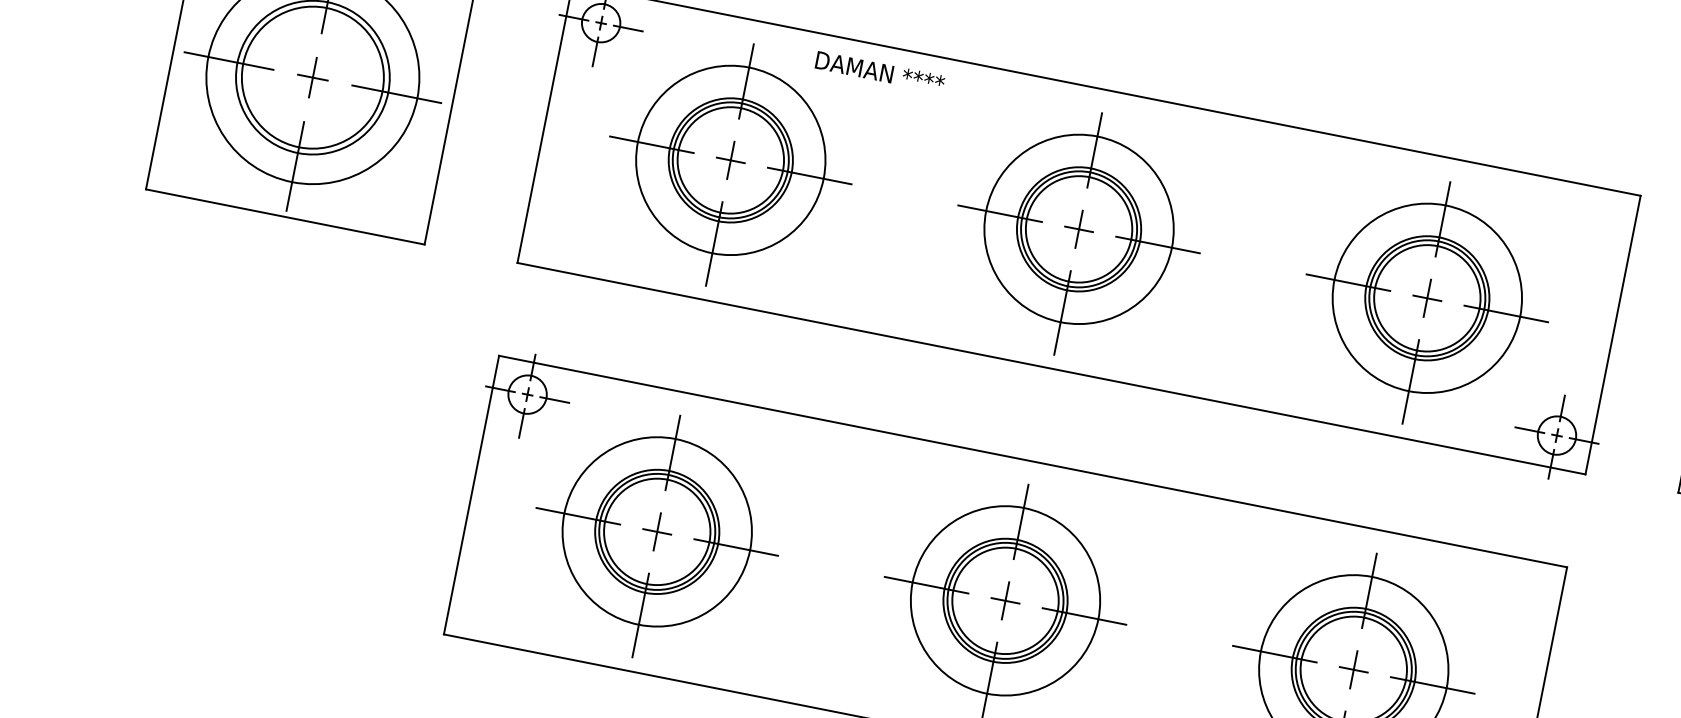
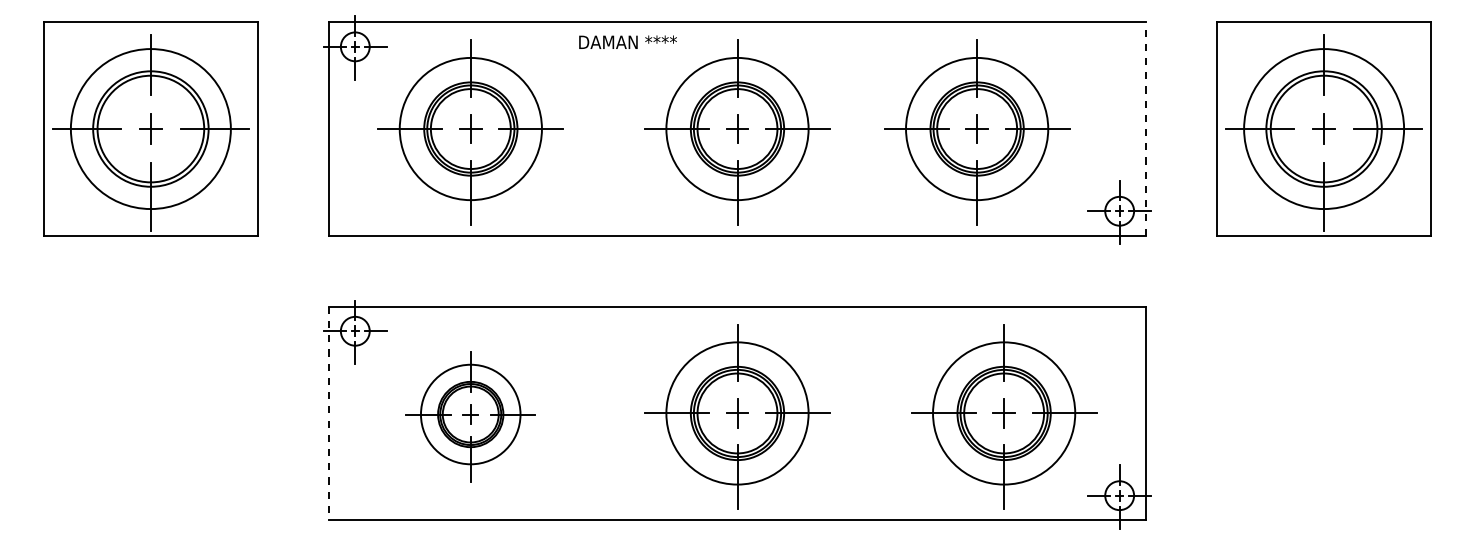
text: (879, 71) -> (627, 41), moved
part: (1426, 302) -> (977, 132), moved
line: (1613, 335) -> (1146, 129), solid -> dashed
line: (471, 495) -> (328, 413), solid -> dashed
part: (656, 535) -> (470, 416), size x0.7

